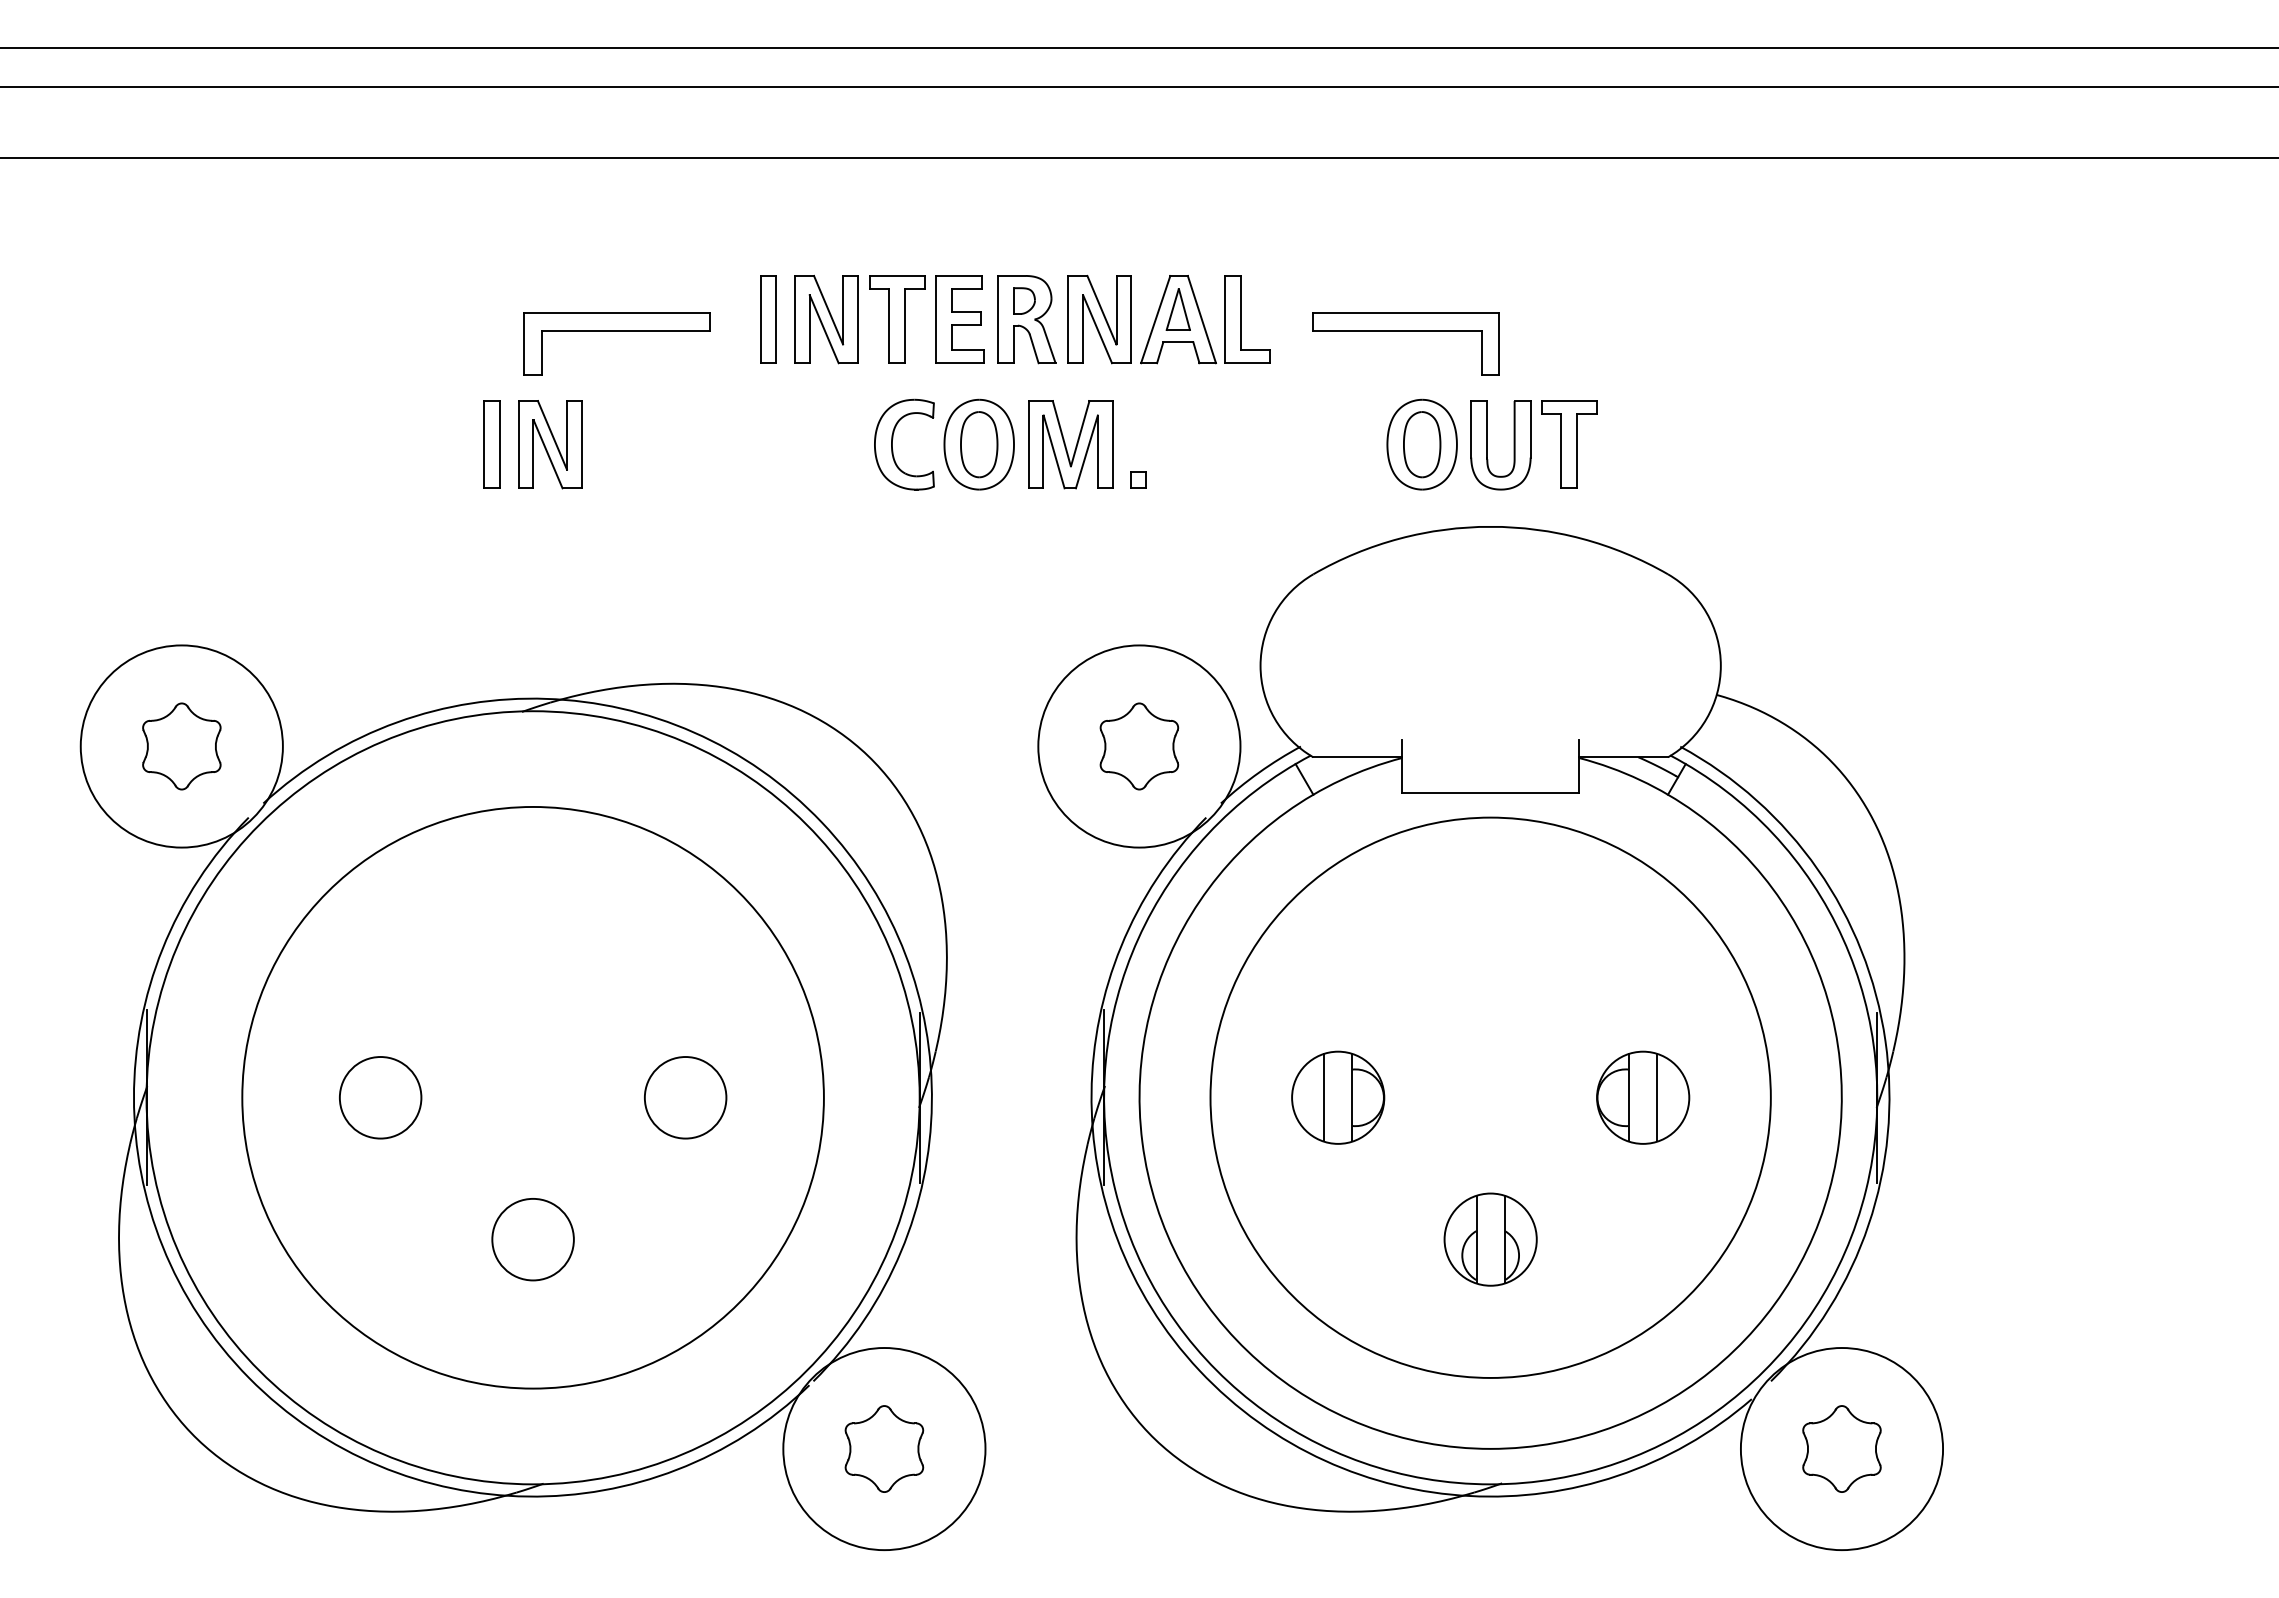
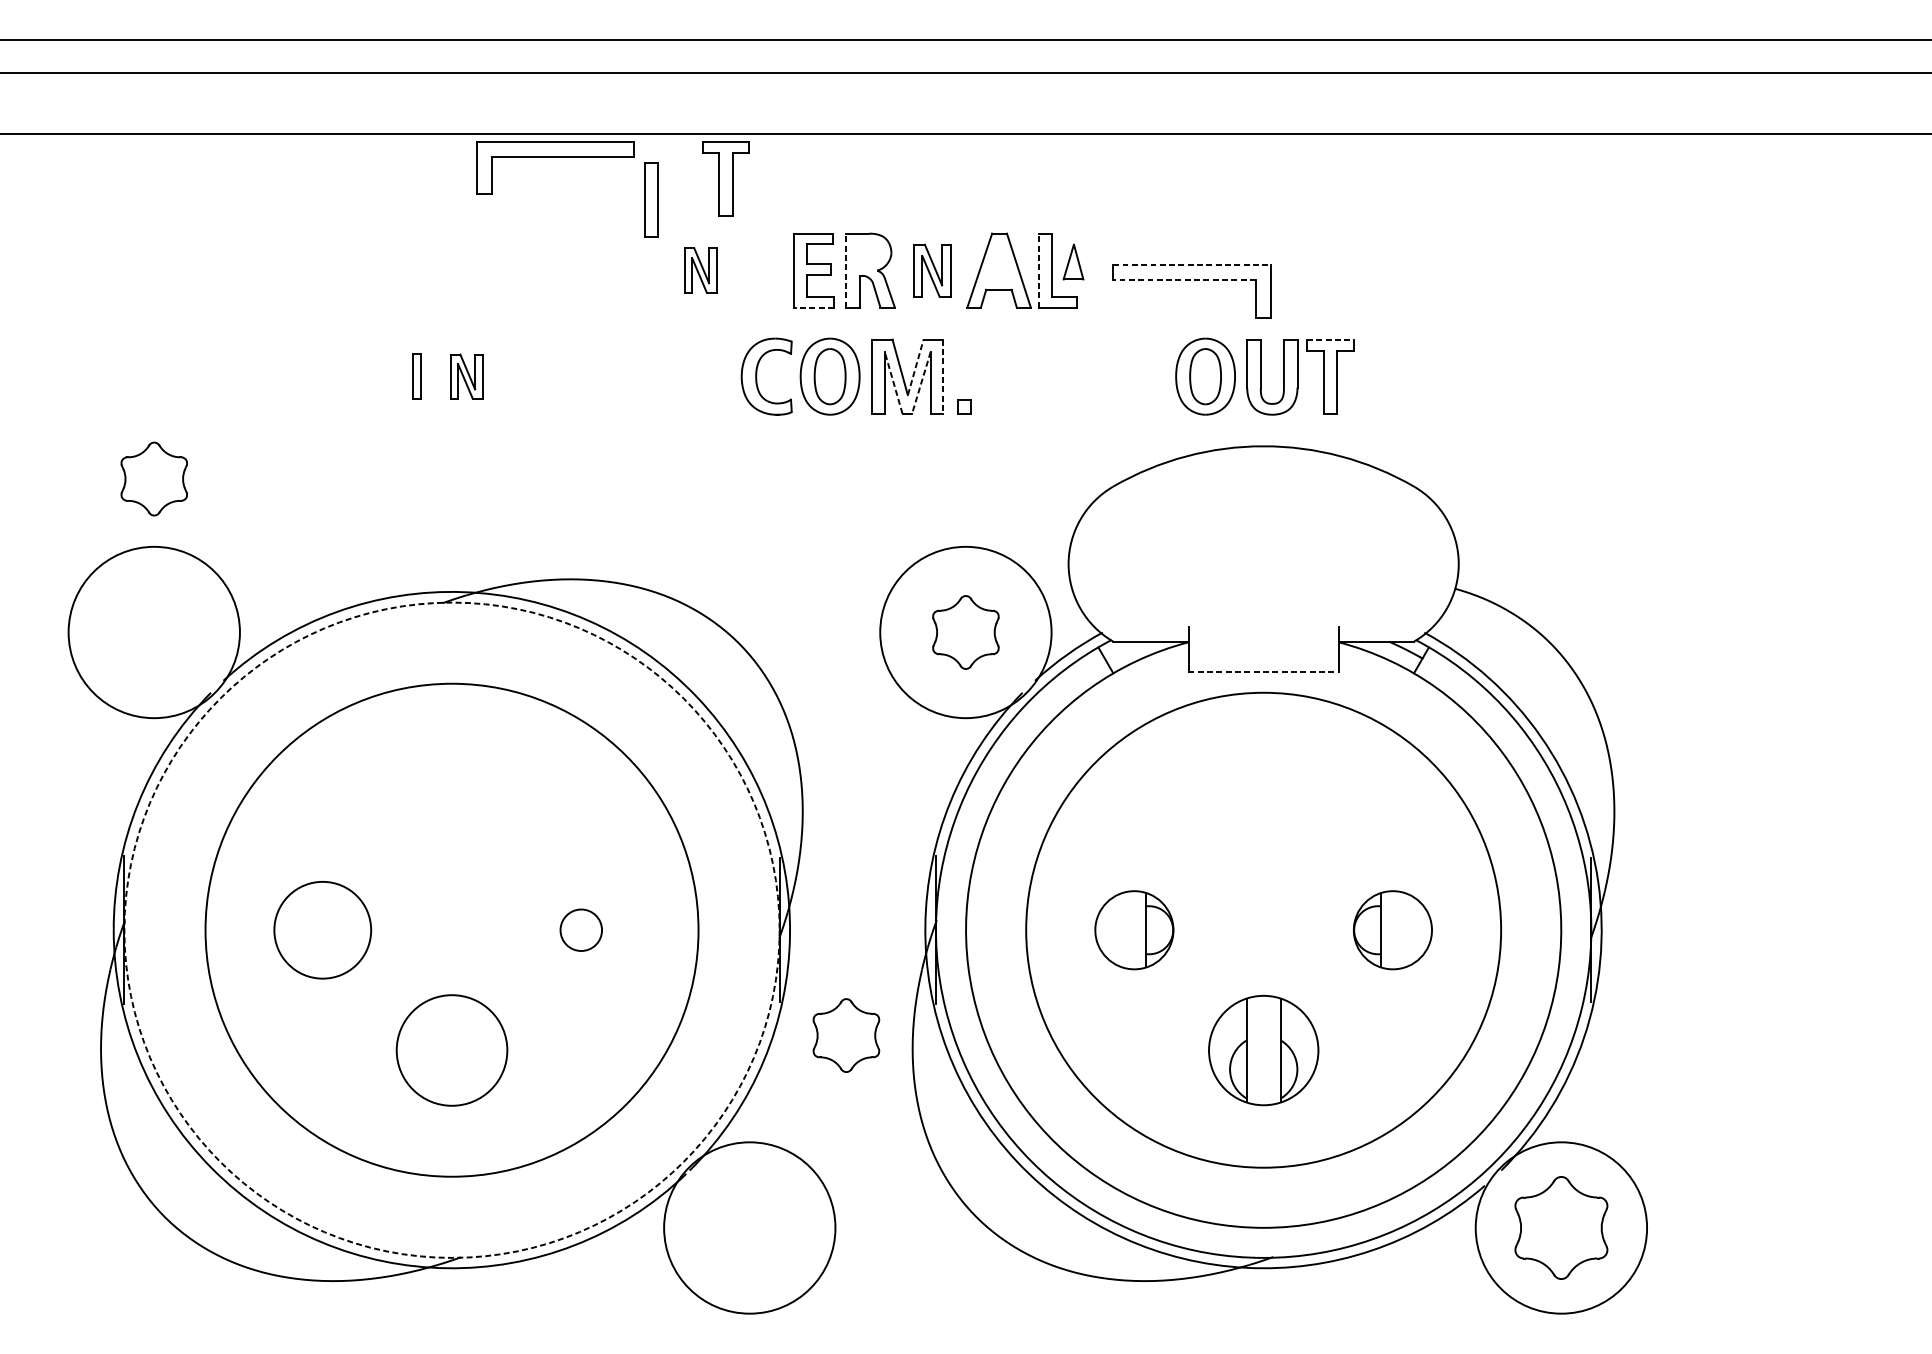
part: (1024, 300) -> (868, 254), removed
part: (1177, 309) -> (1072, 262), moved
line: (1406, 313) -> (1192, 265), solid -> dashed
part: (768, 319) -> (651, 200), moved
part: (826, 319) -> (700, 270), size x0.6
part: (897, 319) -> (726, 179), moved
line: (998, 319) -> (846, 270), solid -> dashed
part: (1099, 319) -> (932, 270), size x0.7
line: (1225, 319) -> (1038, 270), solid -> dashed
part: (616, 331) -> (554, 156), moved
line: (1396, 331) -> (1183, 280), solid -> dashed
line: (959, 363) -> (813, 307), solid -> dashed
line: (1569, 401) -> (1330, 340), solid -> dashed
line: (1080, 433) -> (915, 367), solid -> dashed
part: (491, 444) -> (416, 376), size x0.6
part: (550, 444) -> (466, 376), size x0.6
line: (1112, 444) -> (943, 376), solid -> dashed
line: (1054, 451) -> (893, 382), solid -> dashed
line: (1086, 451) -> (921, 382), solid -> dashed
part: (181, 746) -> (153, 479), moved
line: (1490, 792) -> (1263, 671), solid -> dashed
circle: (380, 1097) -> (322, 930), size x1.4
circle: (532, 1097) -> (451, 930), solid -> dashed
circle: (685, 1097) -> (581, 930), size x0.6
line: (1324, 1097) -> (1122, 930), removed
line: (1657, 1097) -> (1405, 930), removed
circle: (532, 1239) -> (451, 1050), size x1.6
part: (1490, 1239) -> (1263, 1050), size x1.4
part: (884, 1448) -> (846, 1035), moved
part: (1841, 1448) -> (1561, 1227), size x1.4

